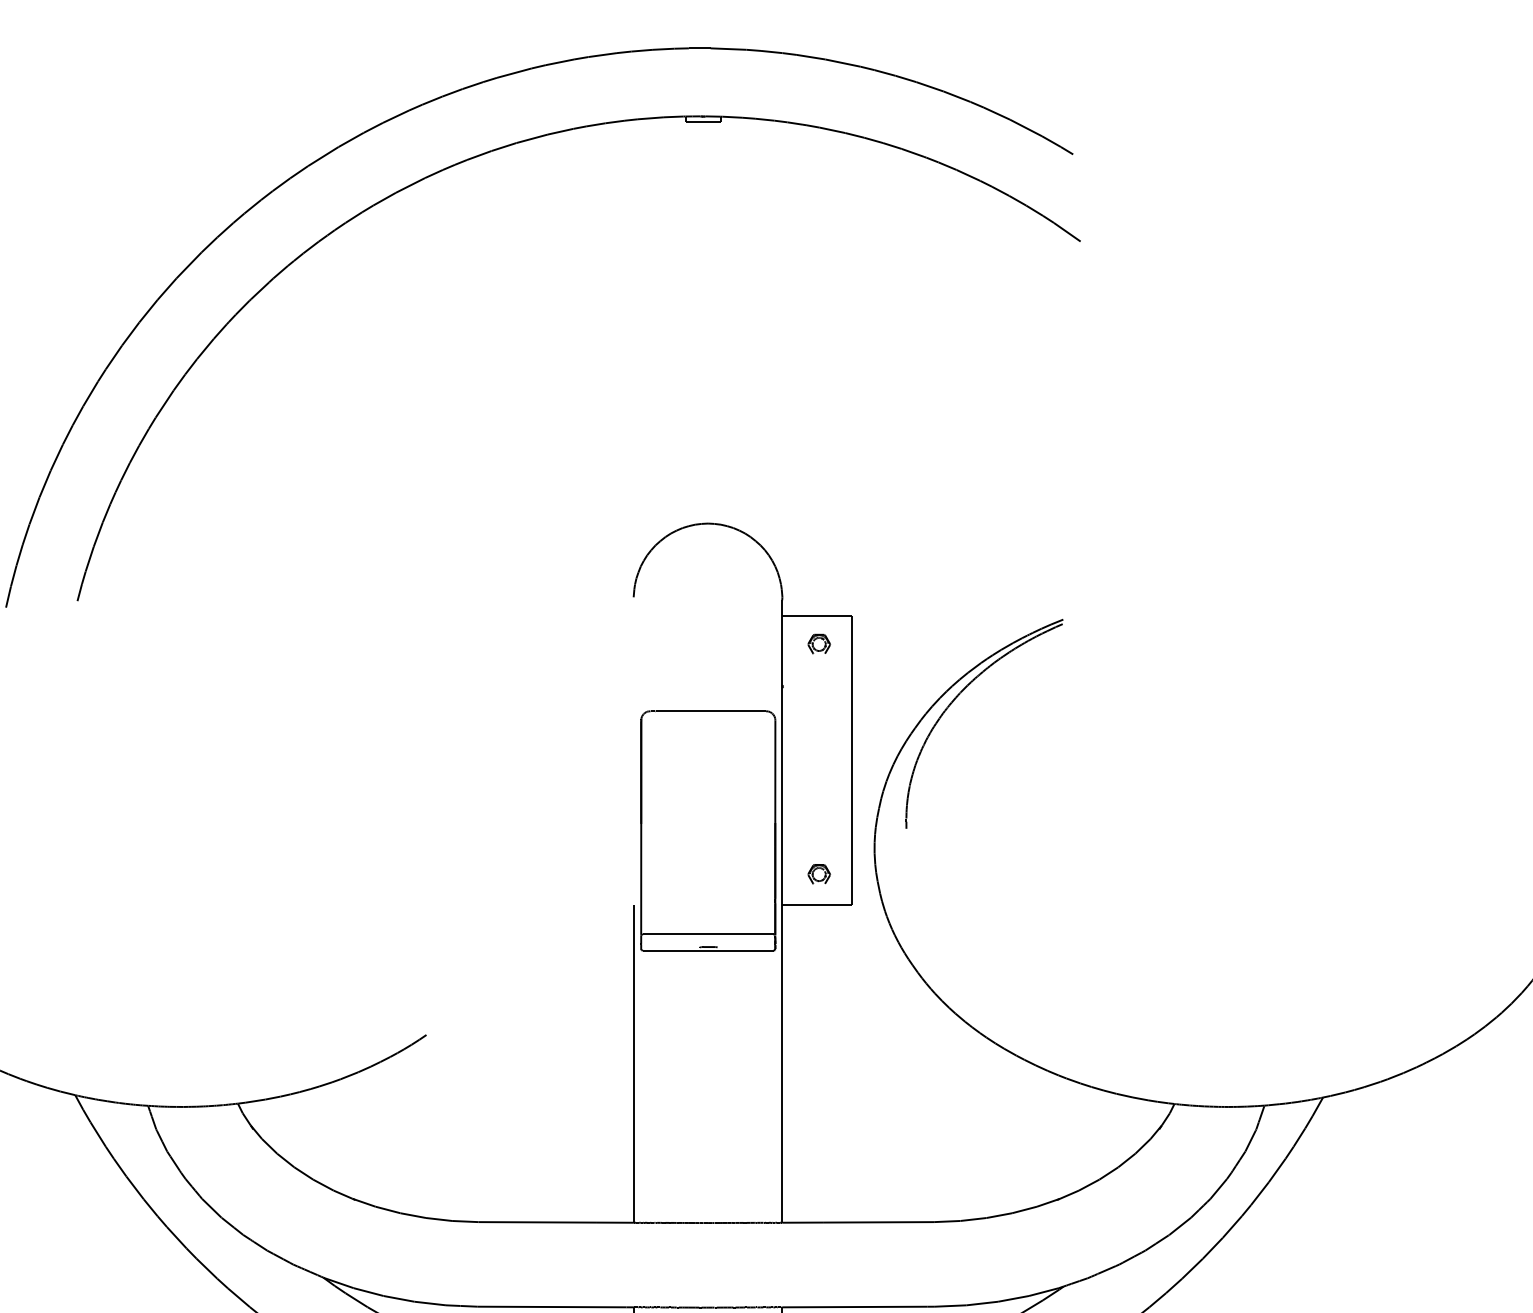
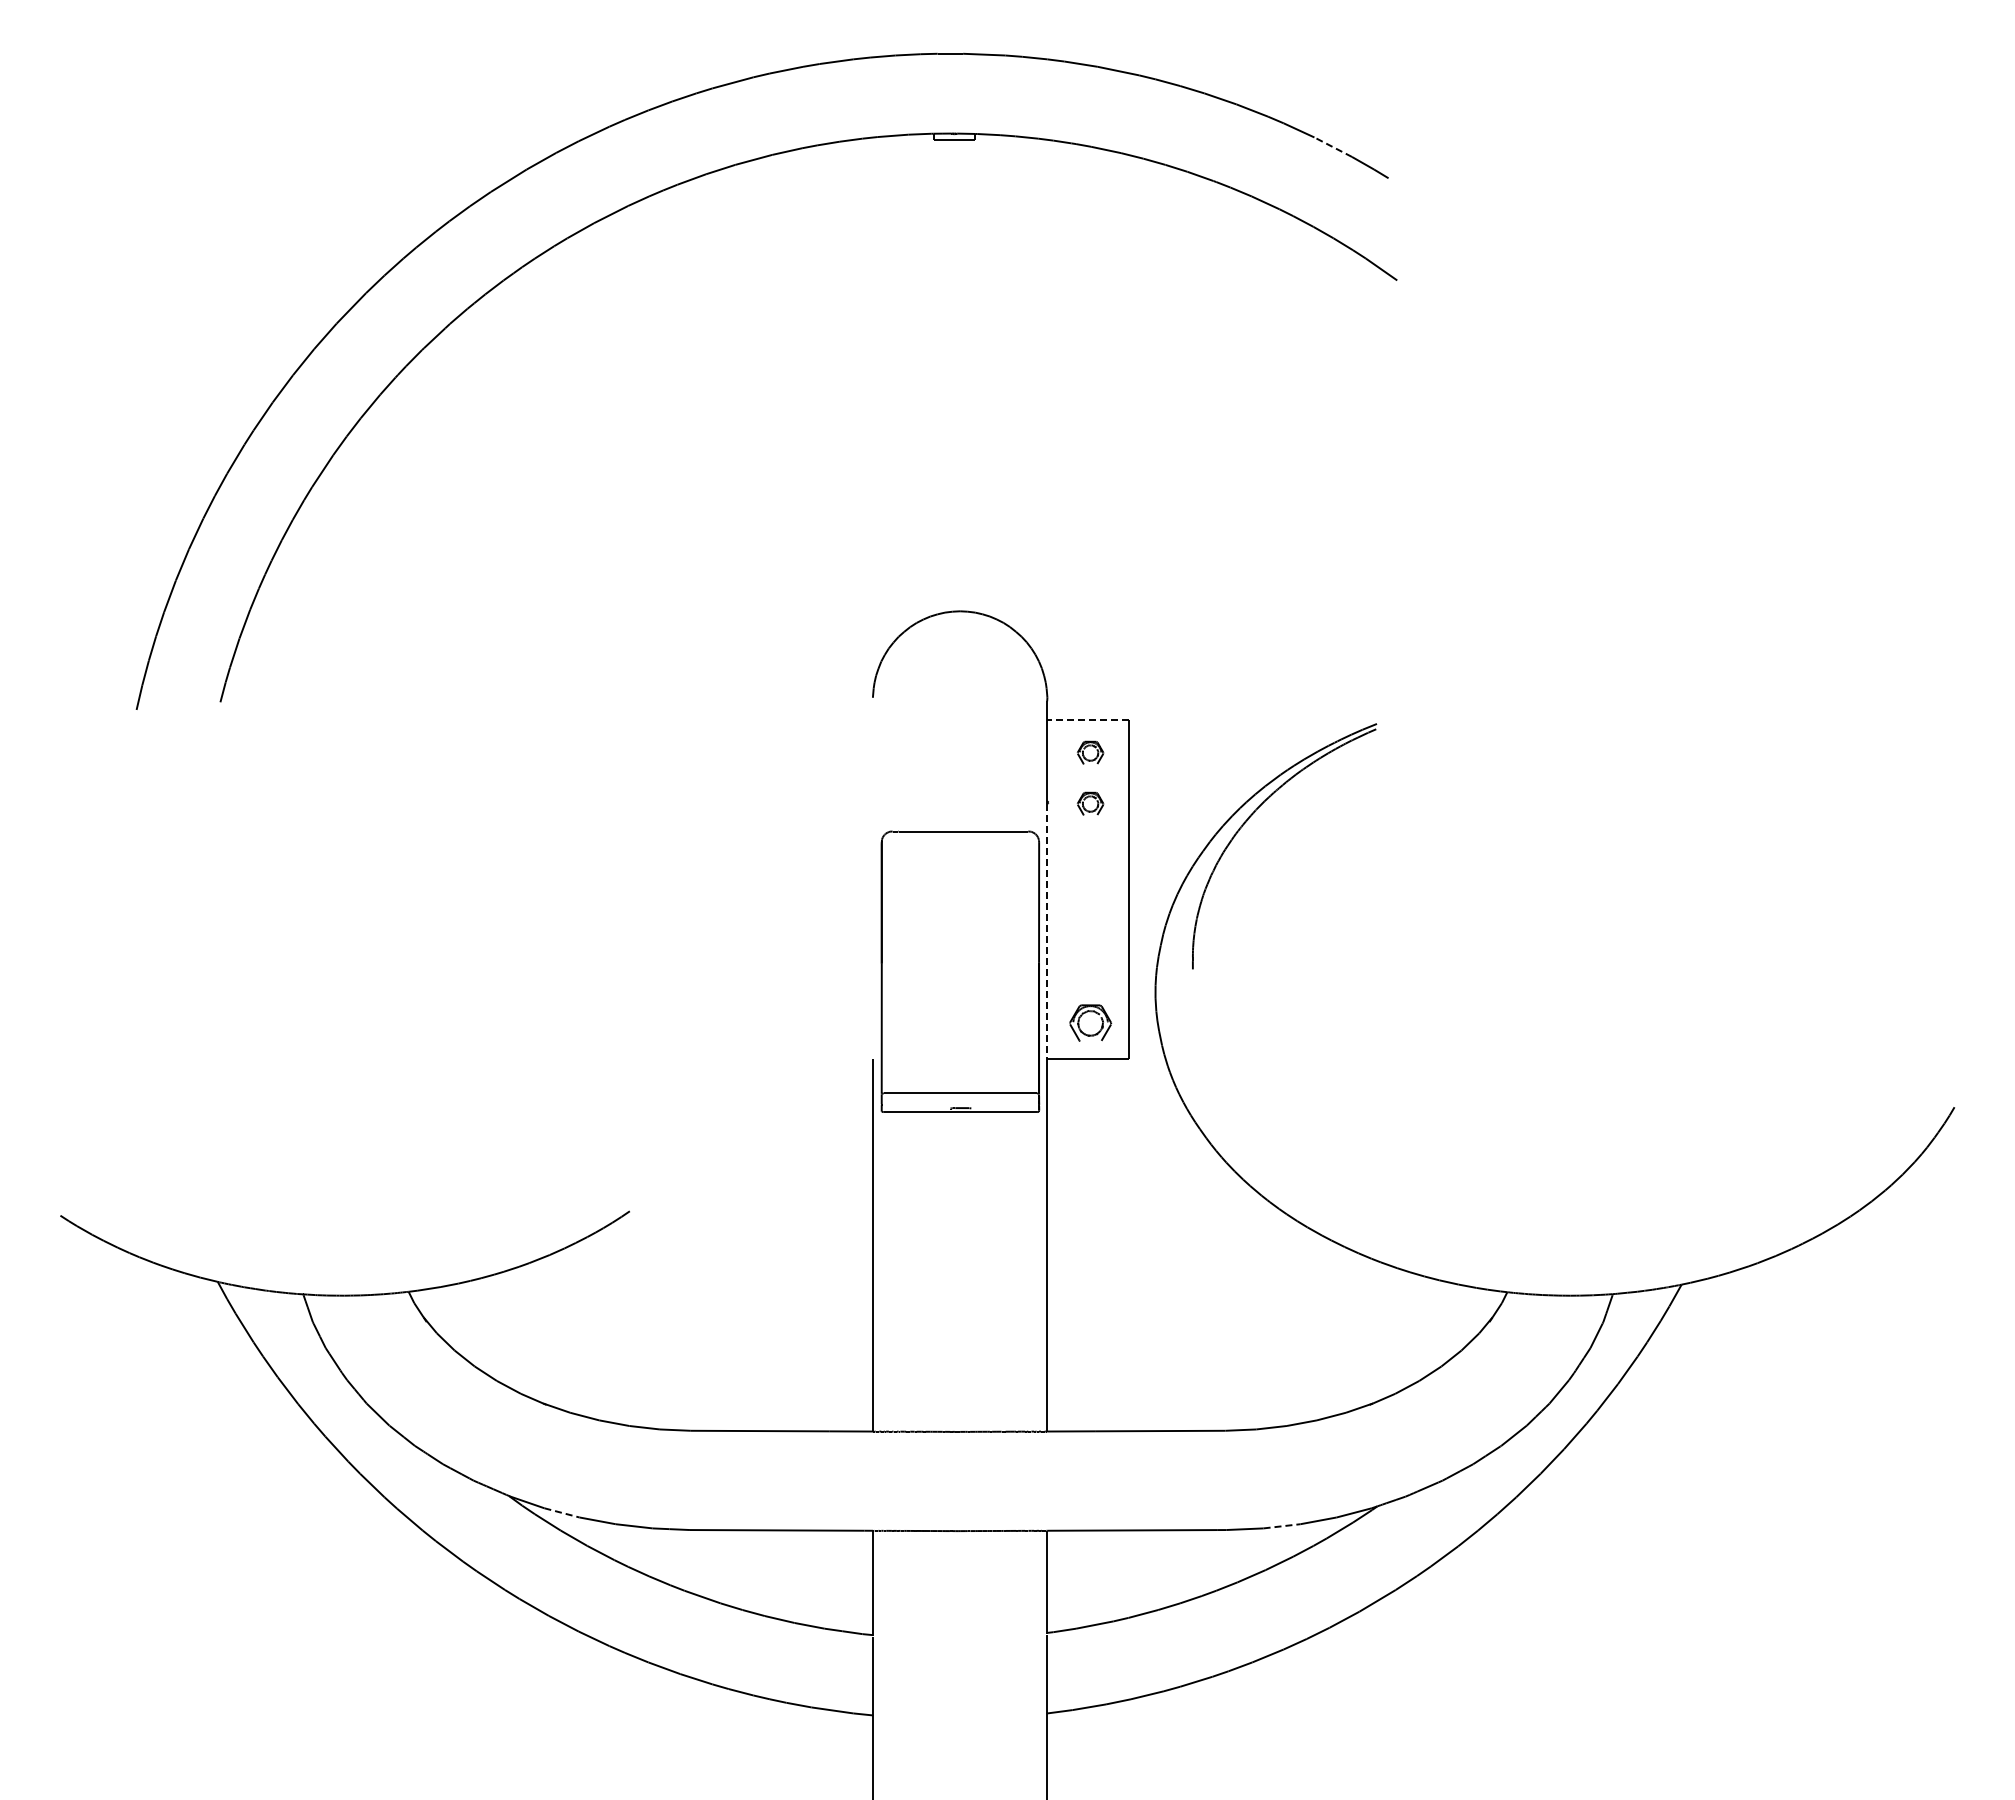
line: (1025, 127) -> (1332, 146), solid -> dashed
line: (817, 615) -> (1088, 719), solid -> dashed
part: (819, 687) -> (1090, 803), added
line: (782, 796) -> (1047, 931), solid -> dashed
part: (819, 874) -> (1090, 1022), size x1.6
line: (369, 1291) -> (562, 1512), solid -> dashed
line: (982, 1303) -> (1282, 1526), solid -> dashed

